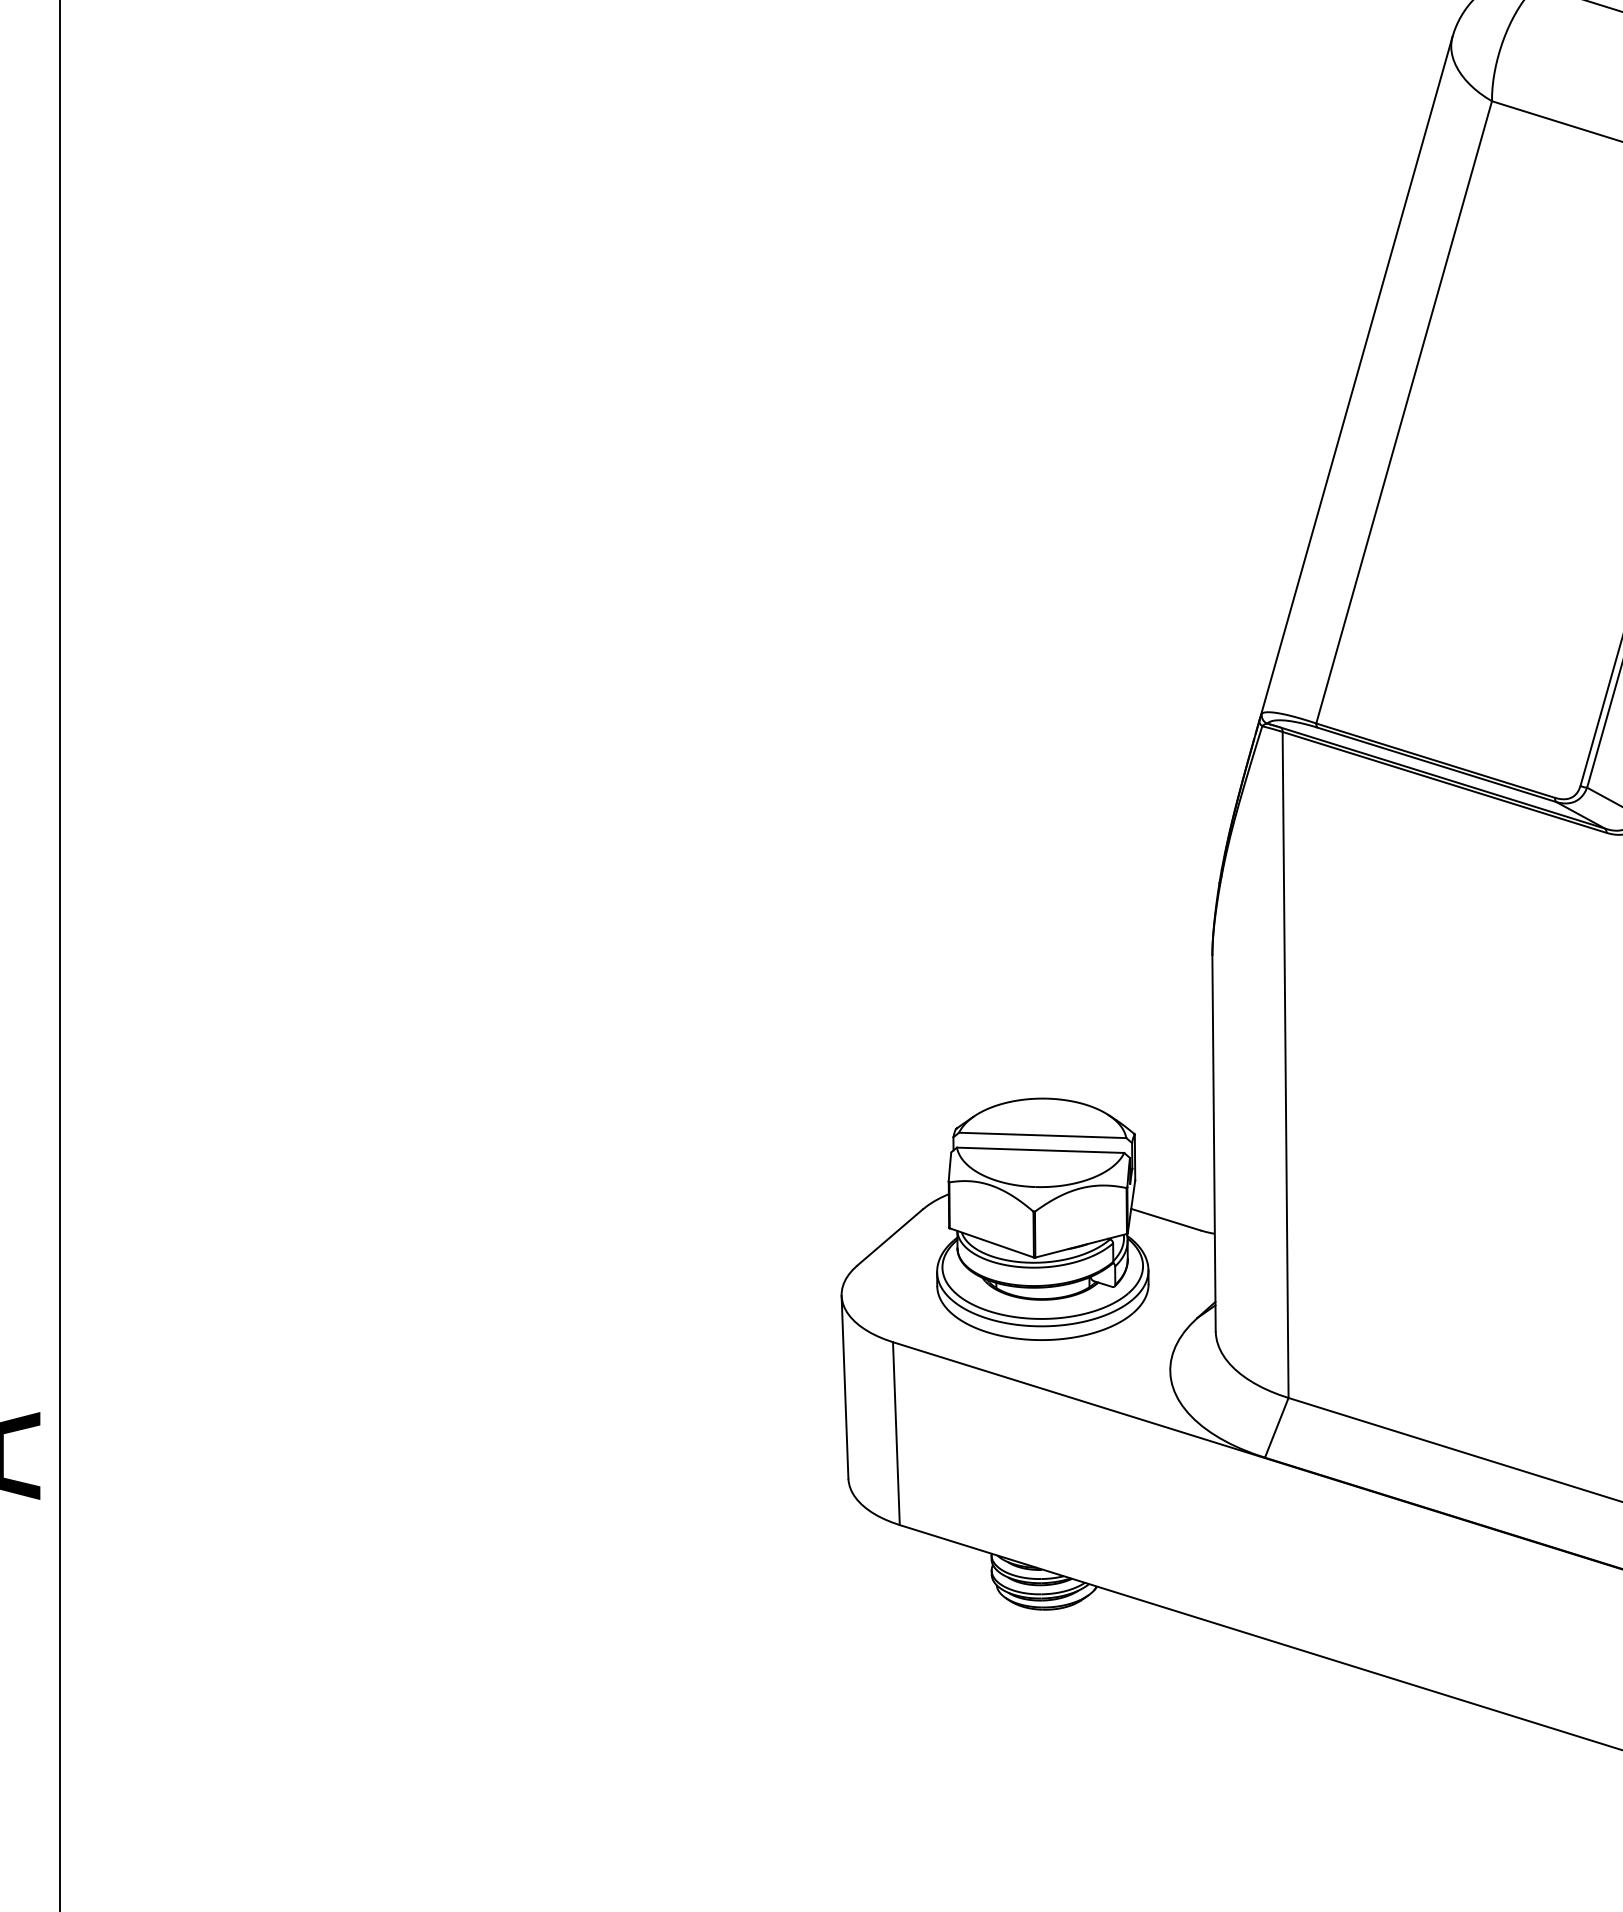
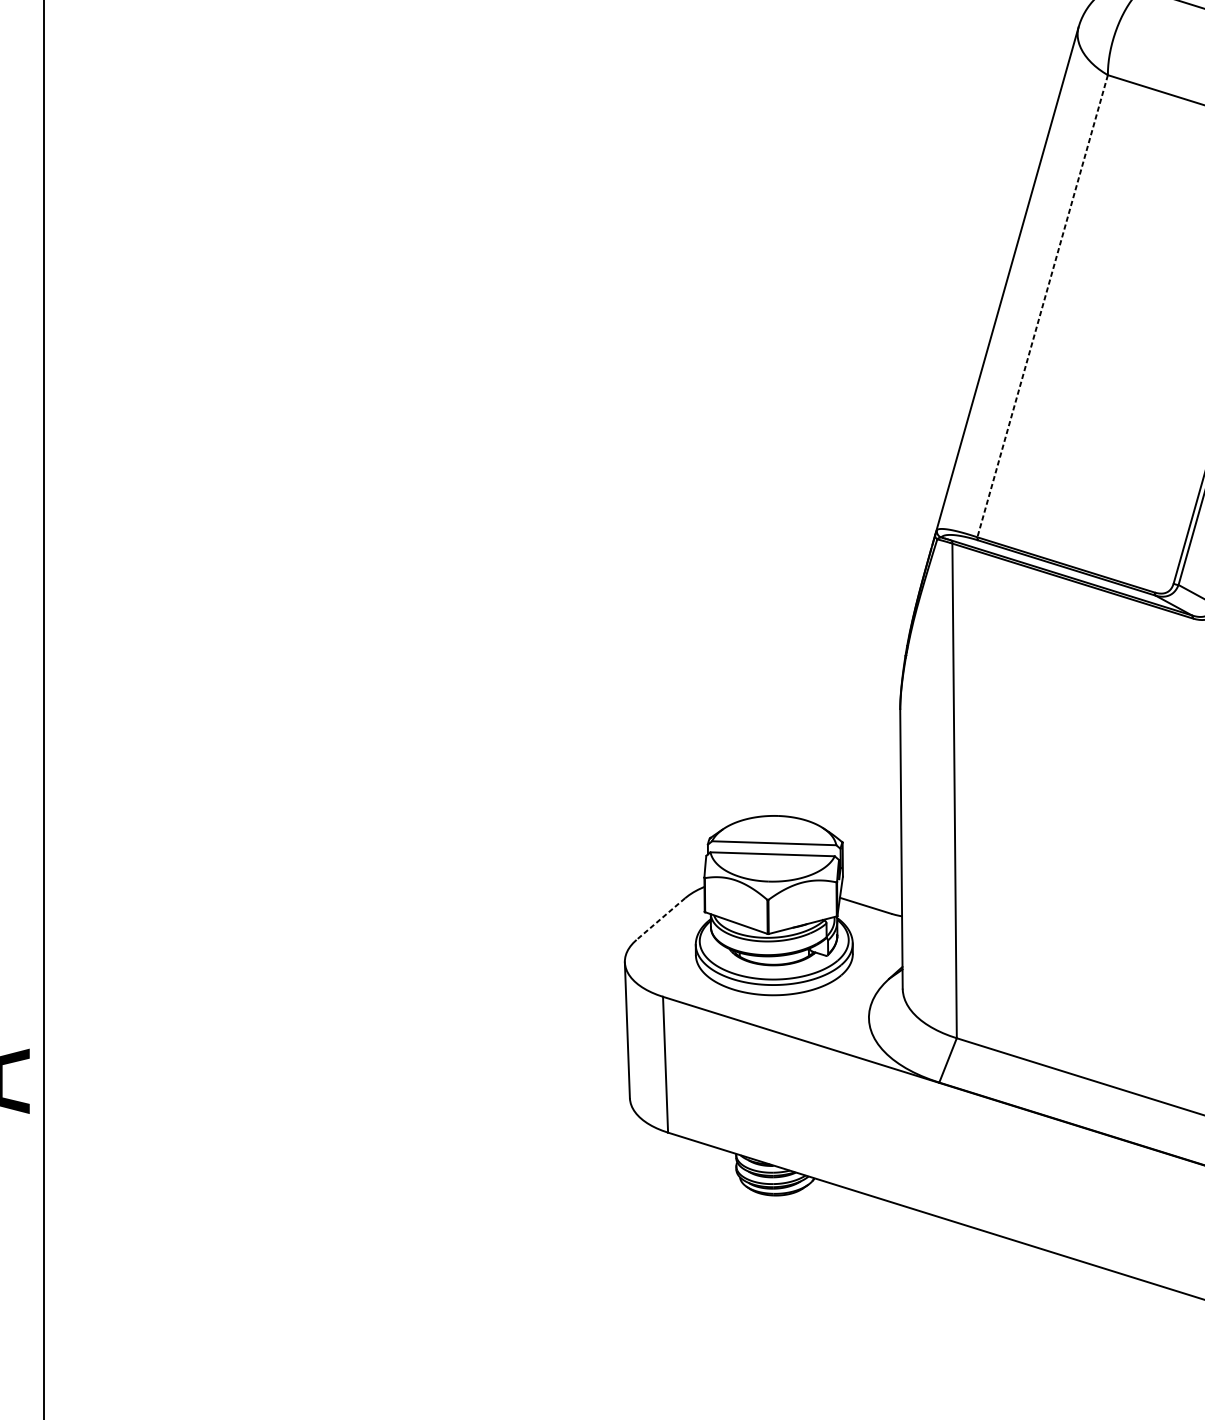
line: (1404, 412) -> (1042, 306), solid -> dashed
line: (889, 1237) -> (660, 919), solid -> dashed

